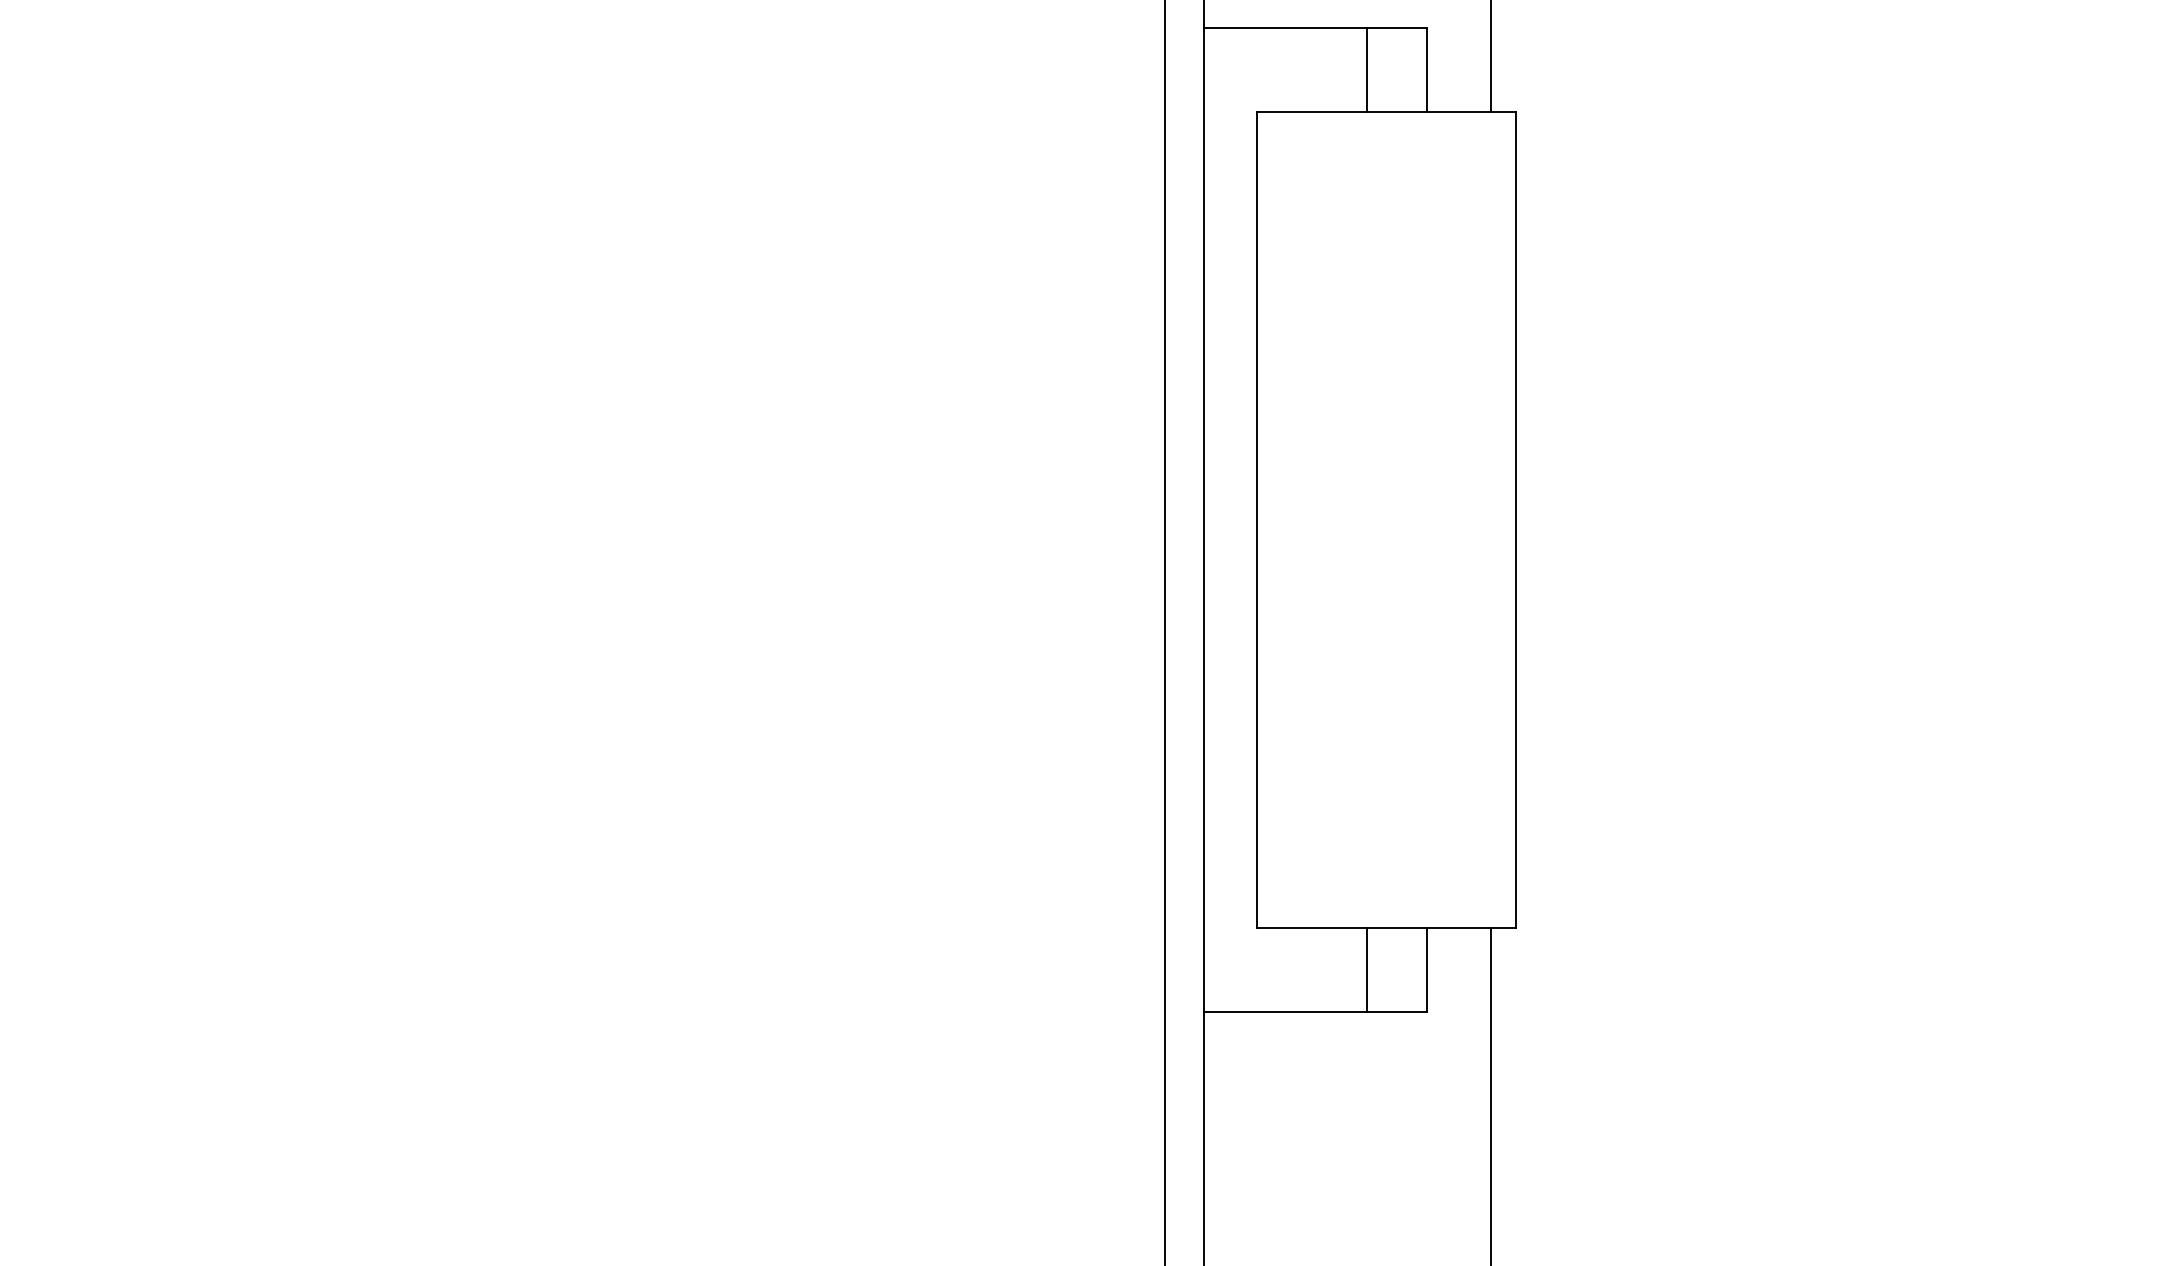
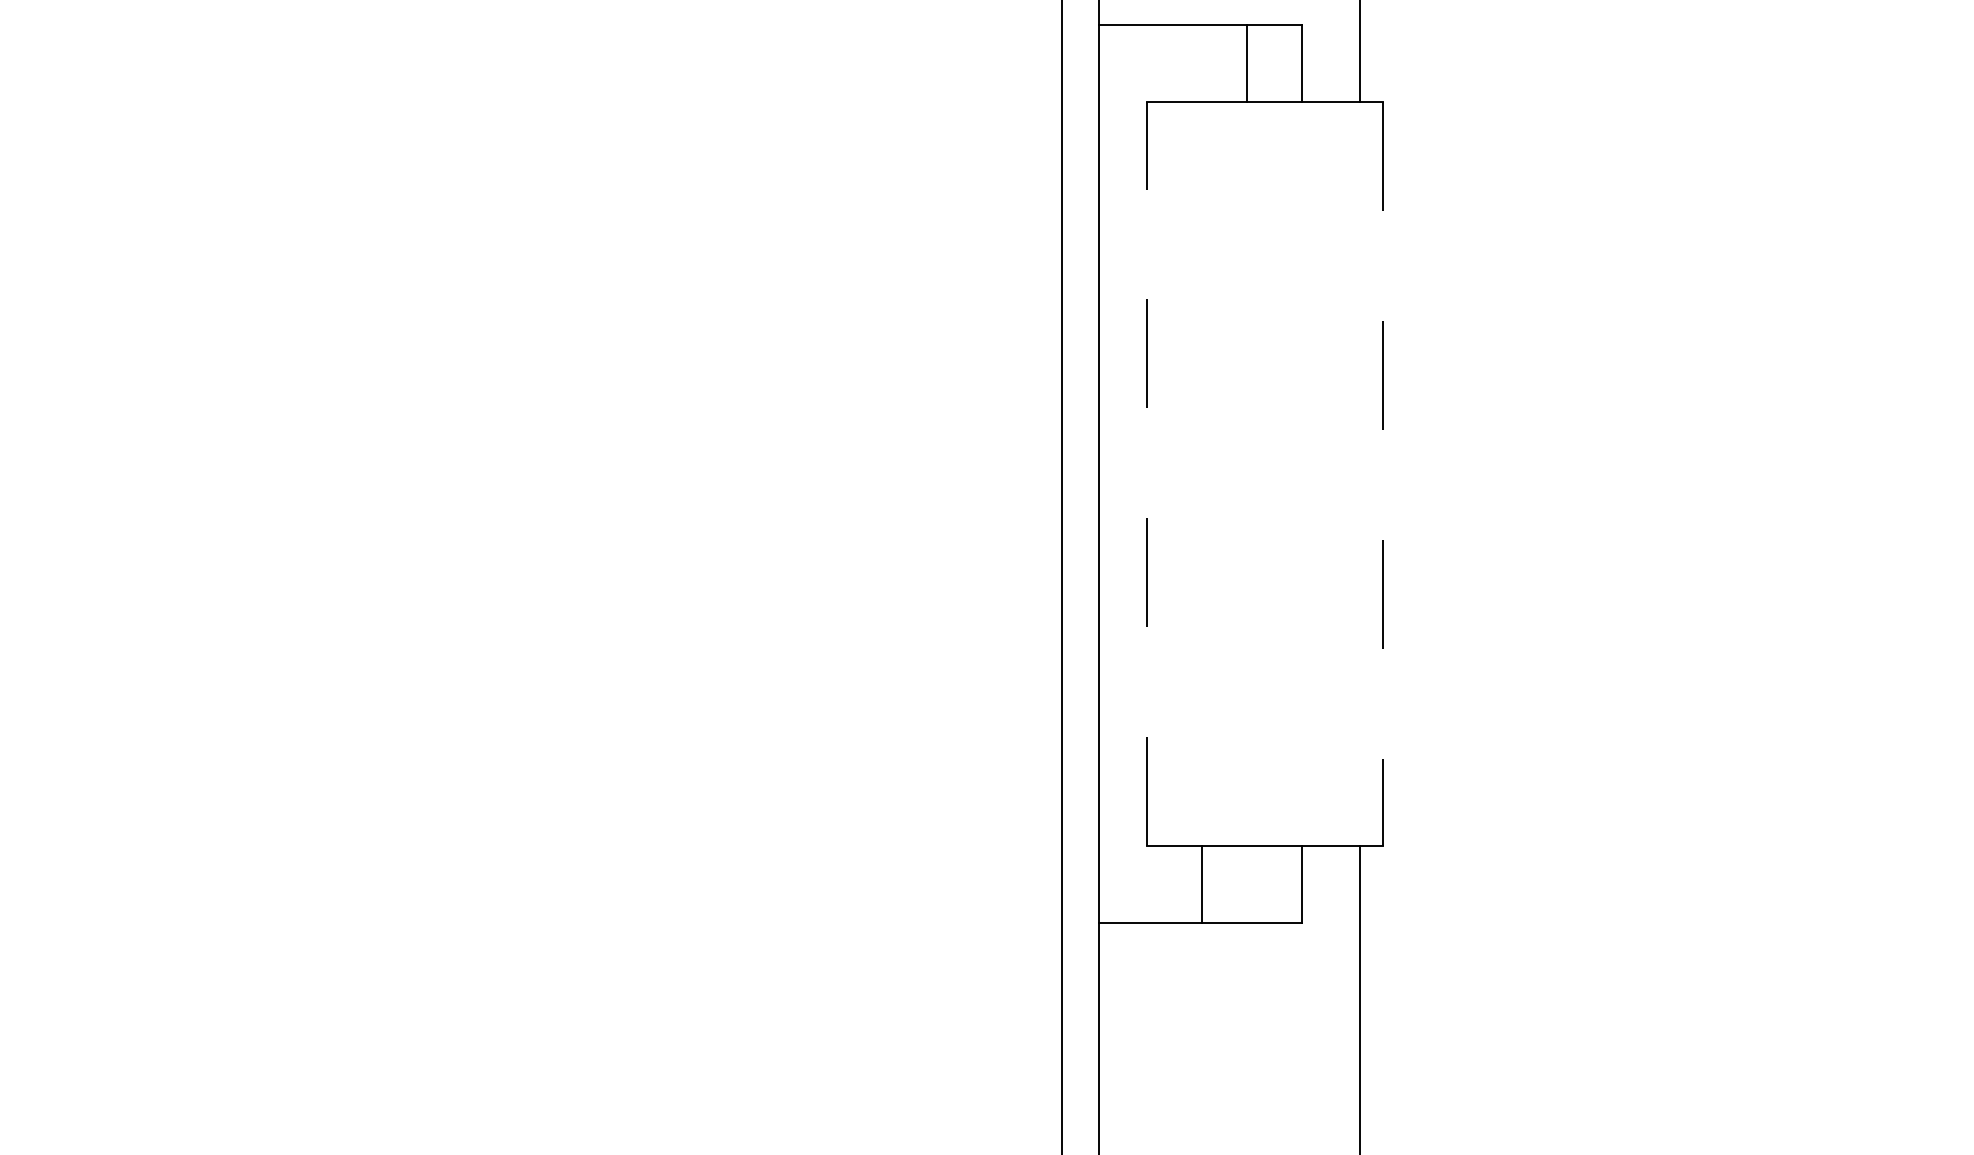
line: (1257, 519) -> (1147, 473), solid -> dashed
line: (1516, 520) -> (1383, 474), solid -> dashed
line: (1367, 969) -> (1201, 884), moved

